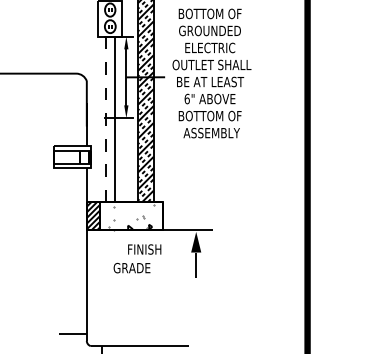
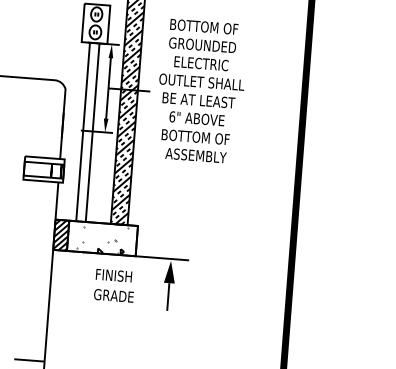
line: (106, 119) -> (83, 132), dashed -> solid
text: (131, 267) -> (113, 295), moved

